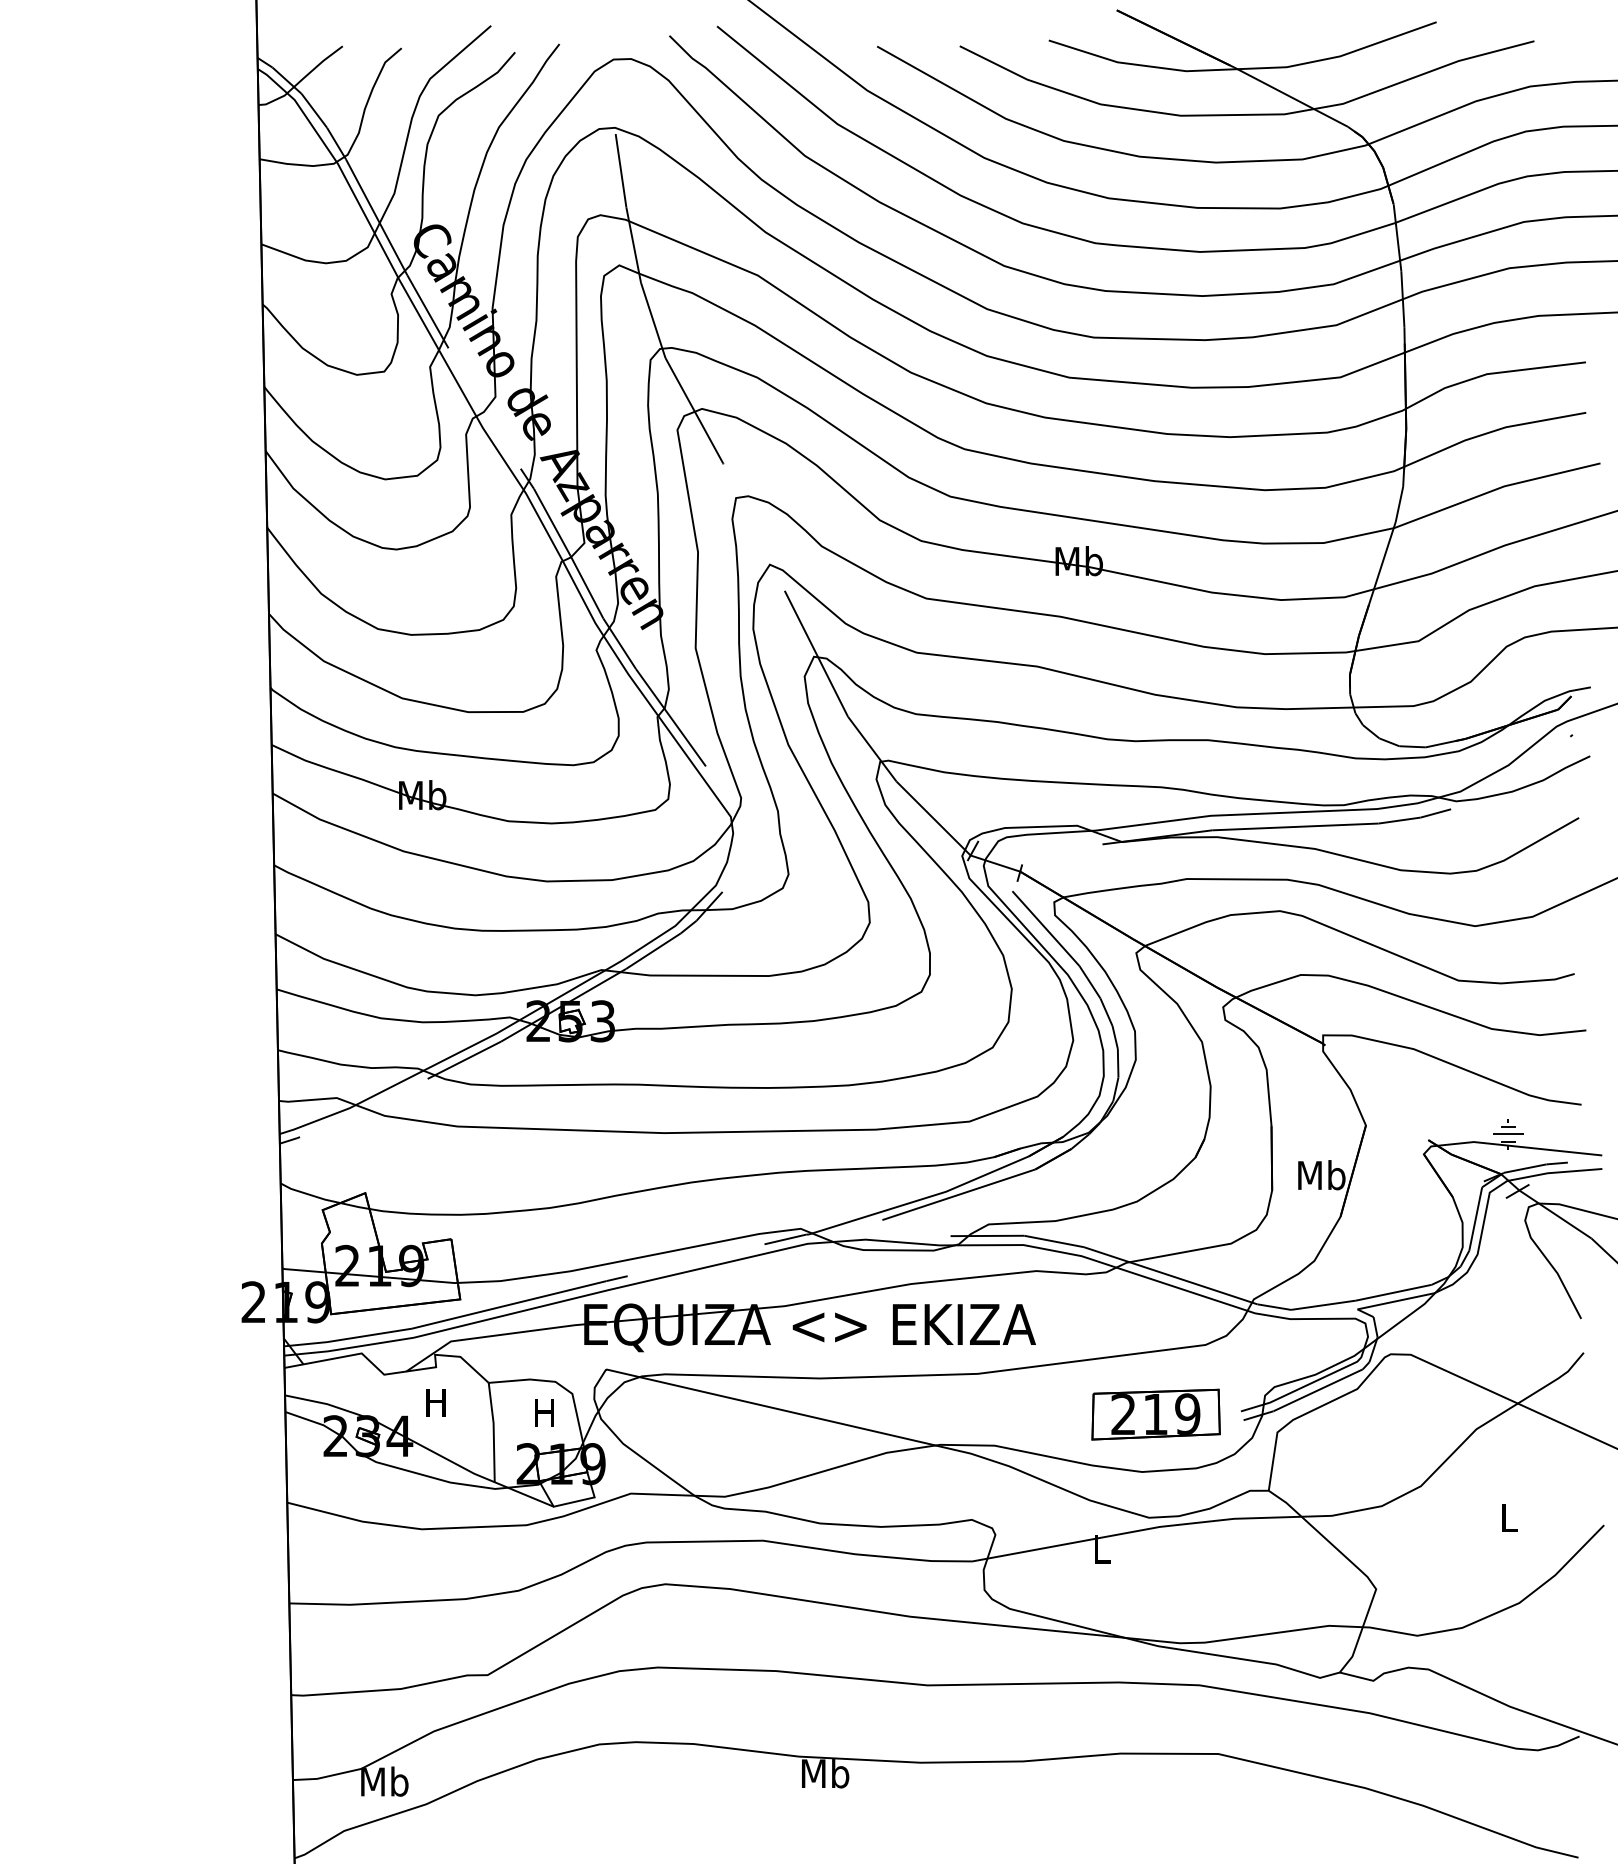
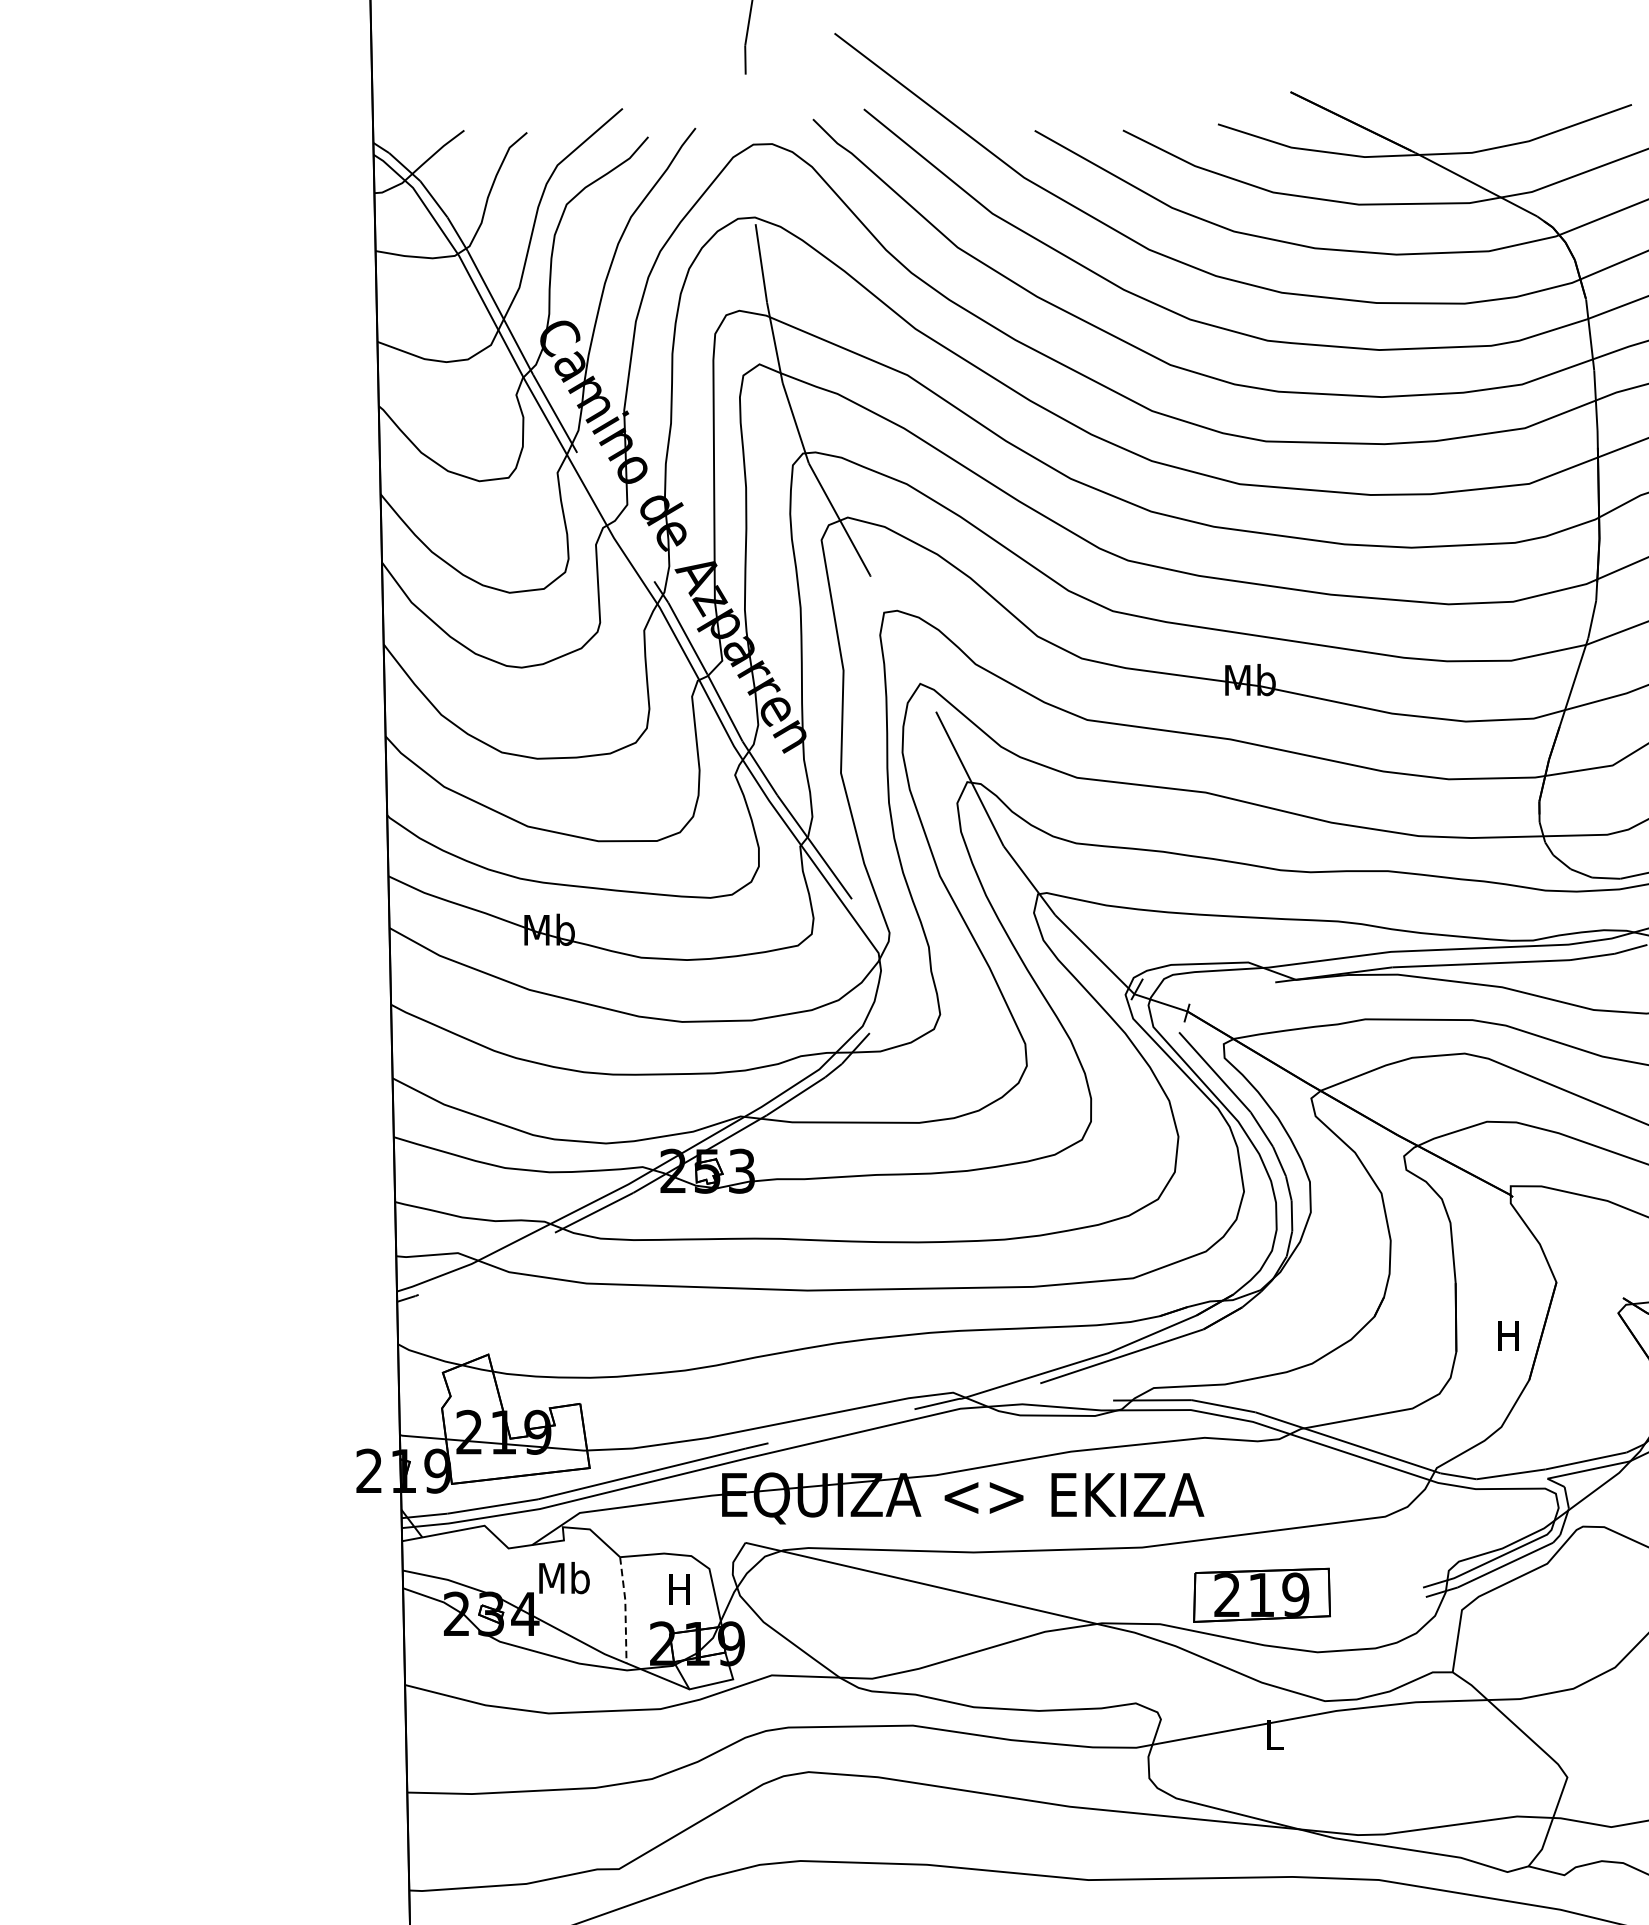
text: (1321, 1175) -> (1509, 1335), Mb -> H
text: (436, 1402) -> (564, 1578), H -> Mb
part: (1155, 1414) -> (1261, 1595), moved
line: (493, 1431) -> (625, 1609), solid -> dashed

